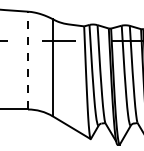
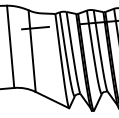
line: (28, 60) -> (11, 46), dashed -> solid

